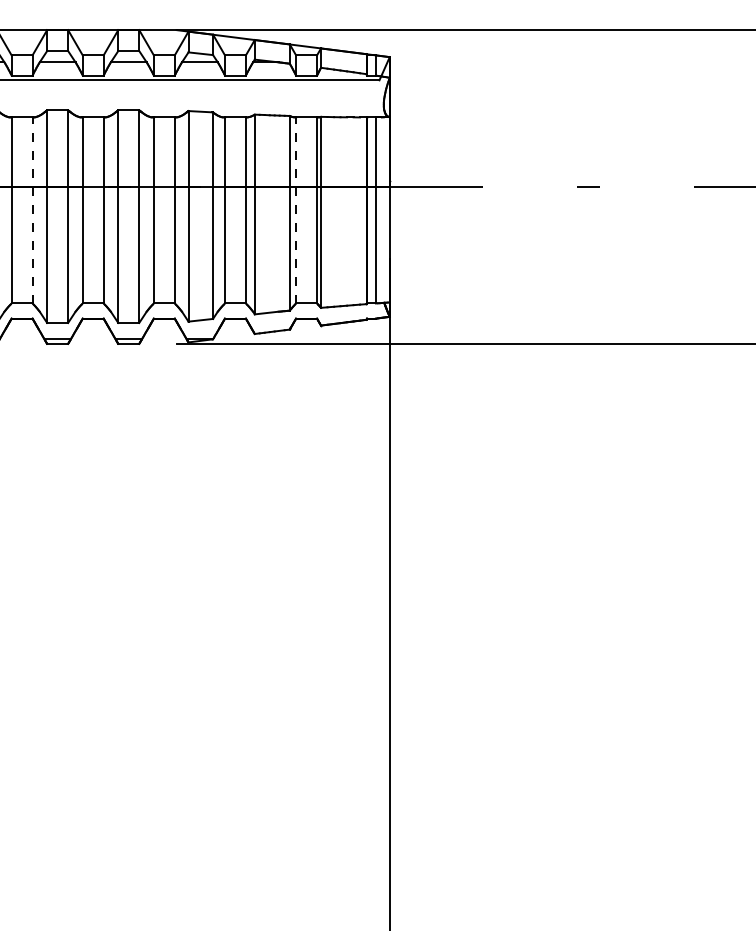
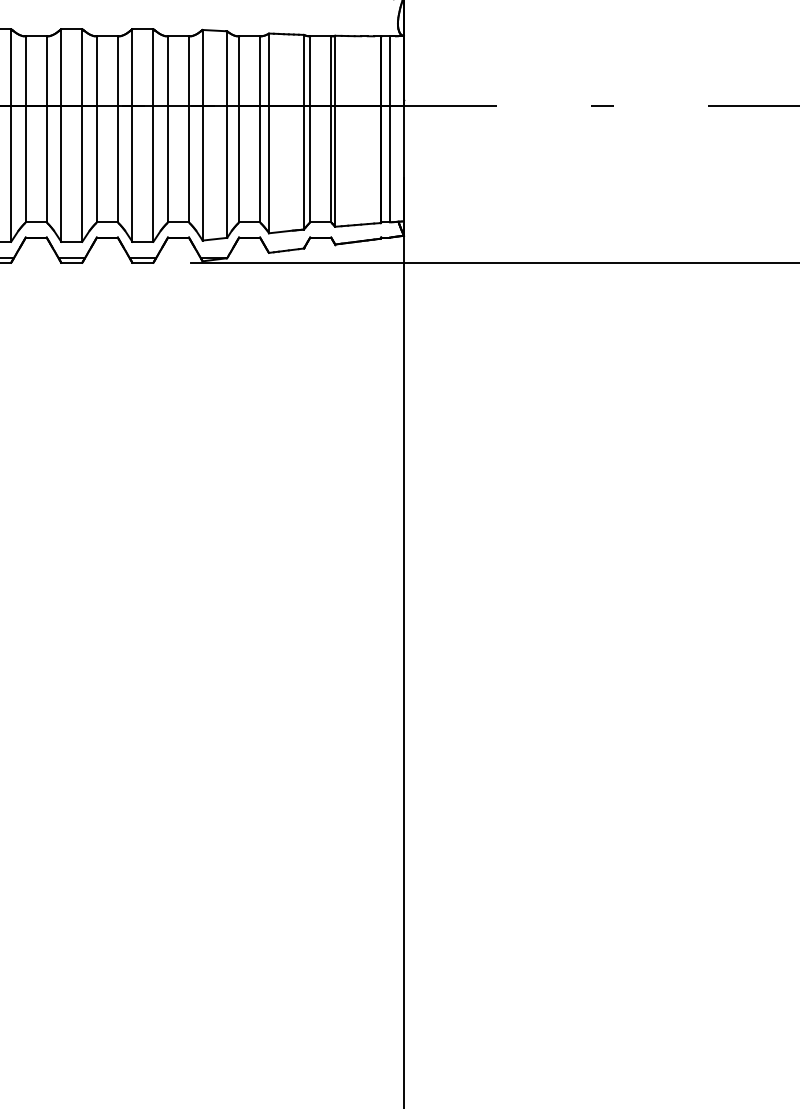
line: (32, 209) -> (46, 128), dashed -> solid
line: (296, 209) -> (310, 128), dashed -> solid

